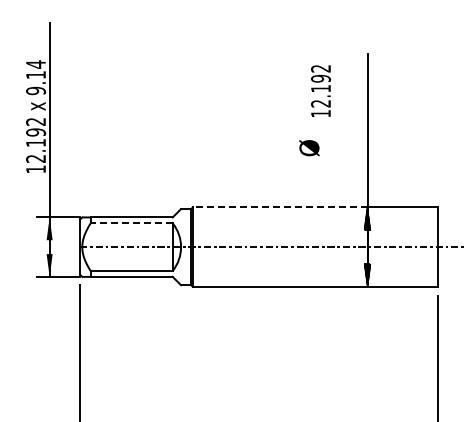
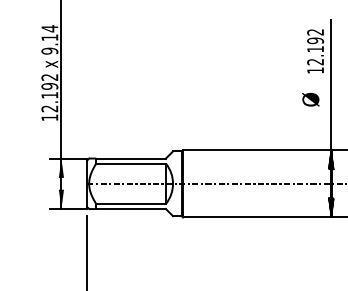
text: (320, 90) -> (315, 50), moved
text: (309, 148) -> (310, 100), moved
line: (280, 207) -> (257, 150), dashed -> solid
line: (131, 223) -> (130, 163), dashed -> solid

